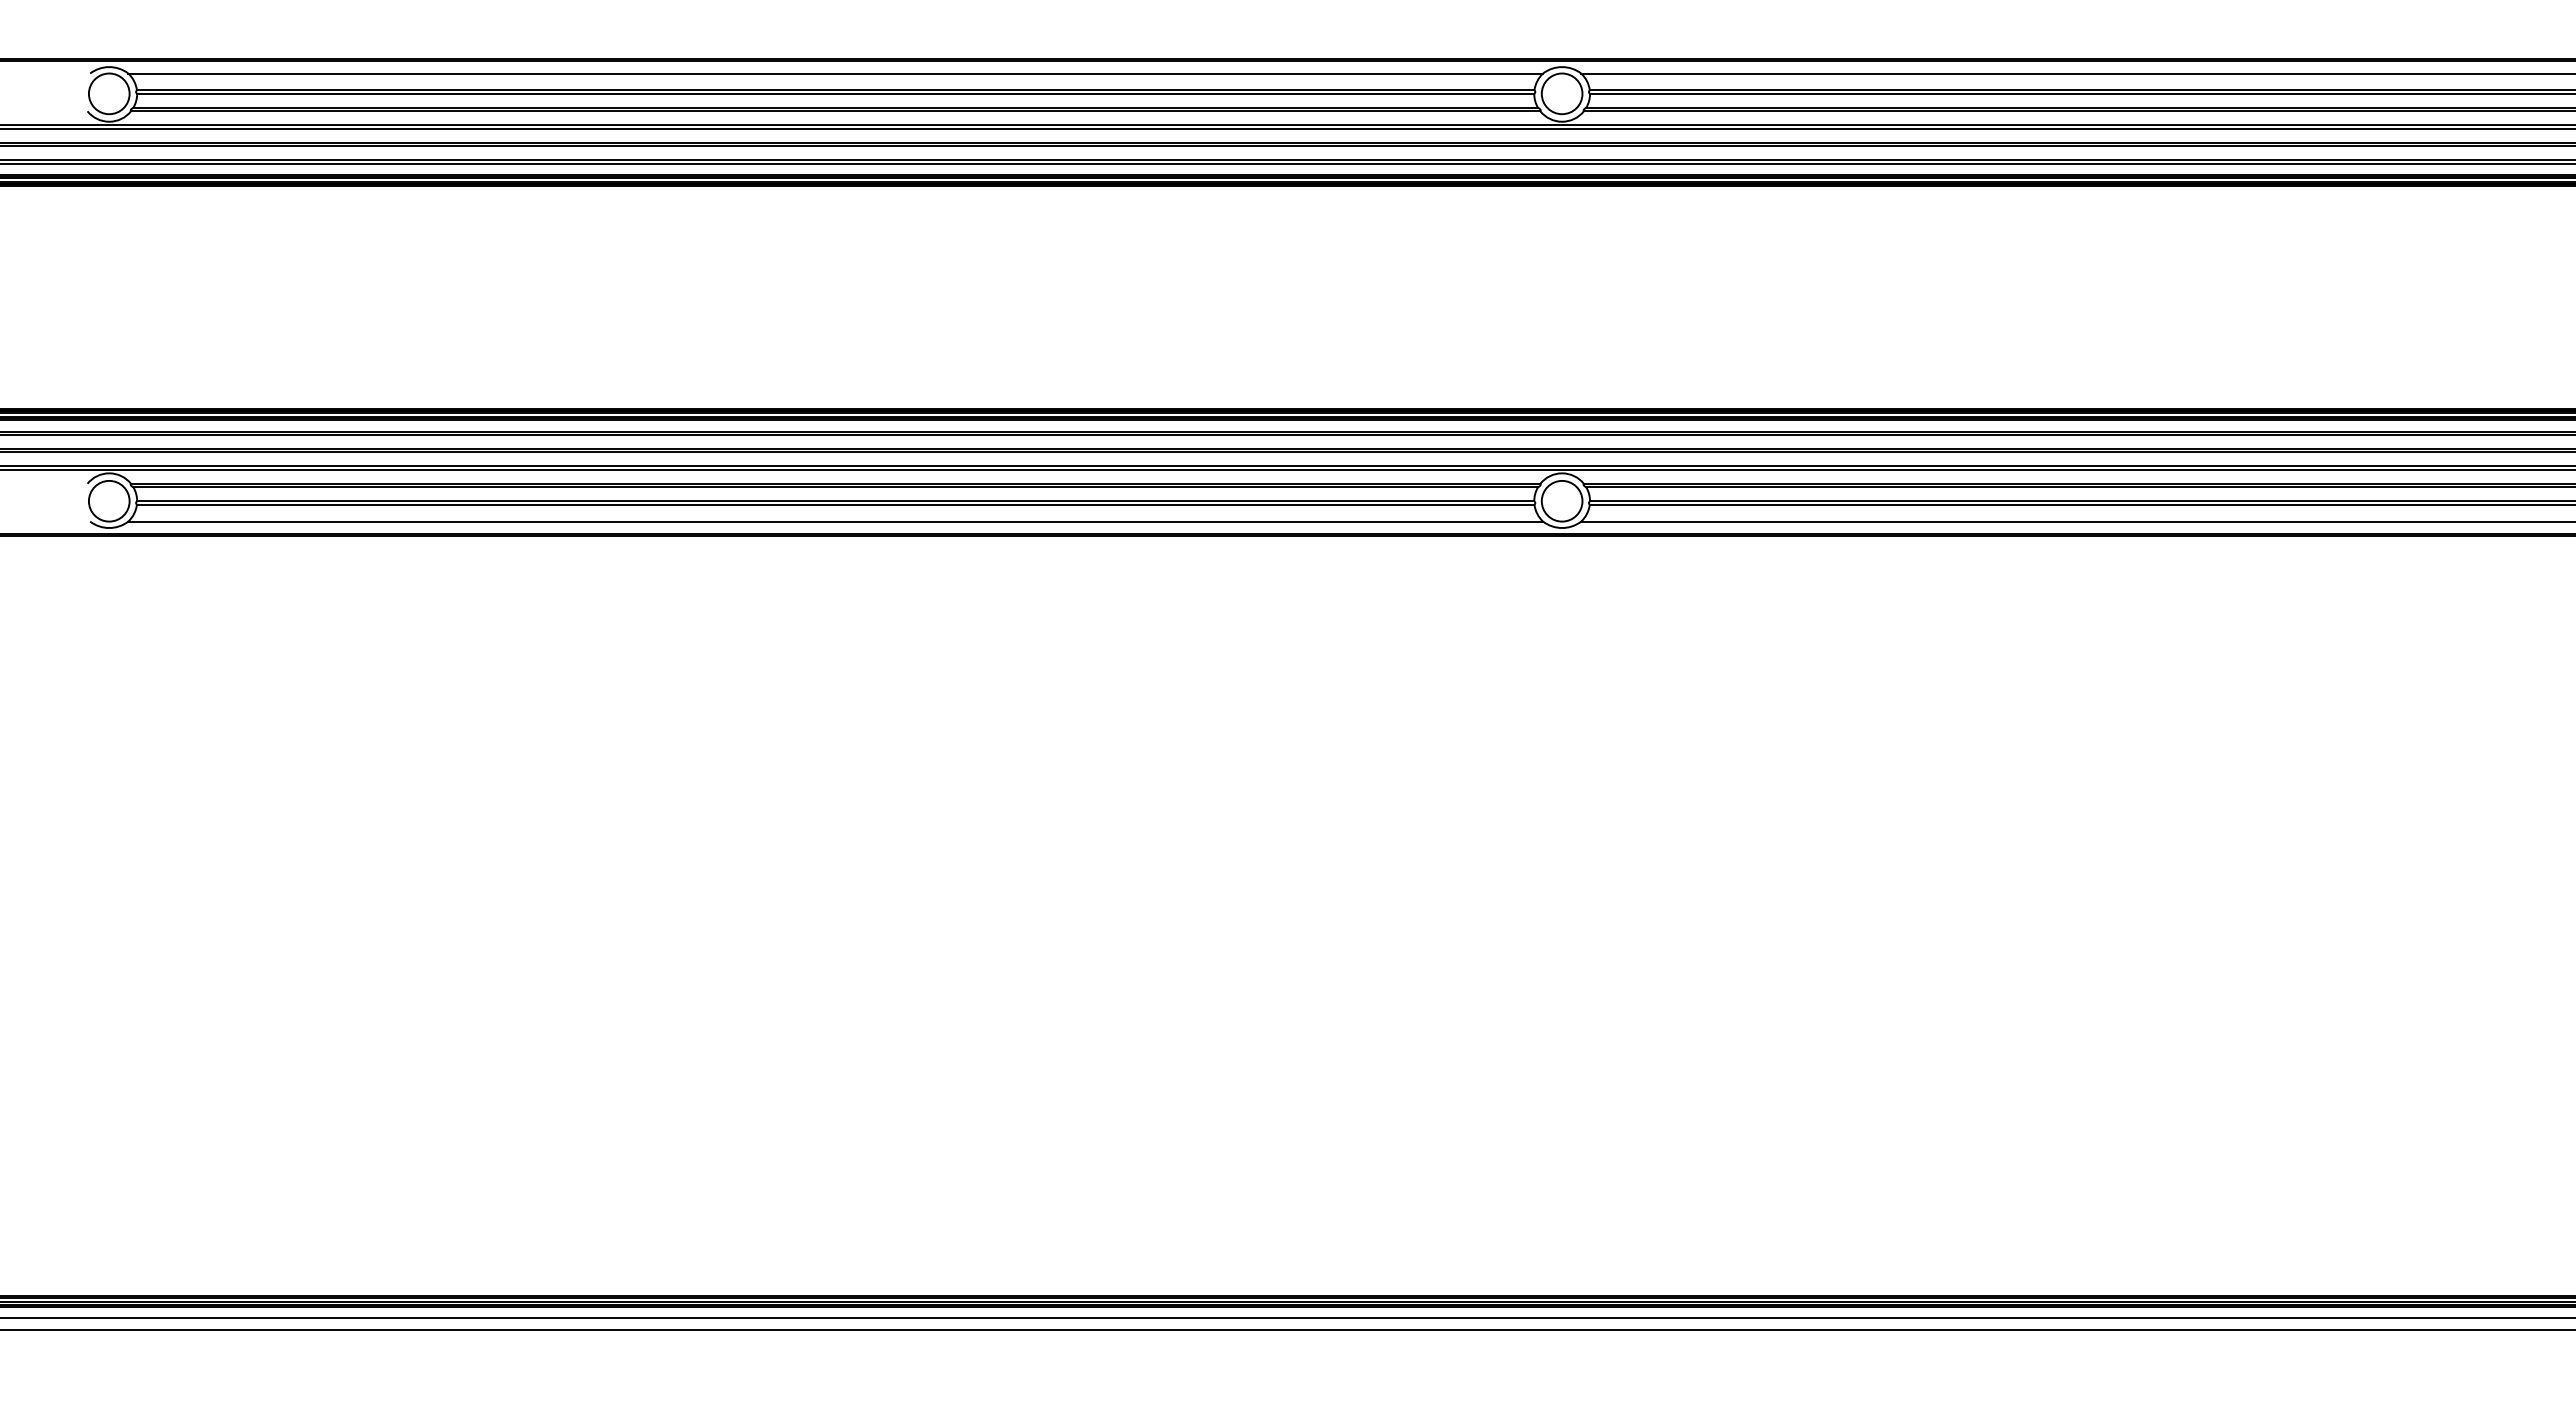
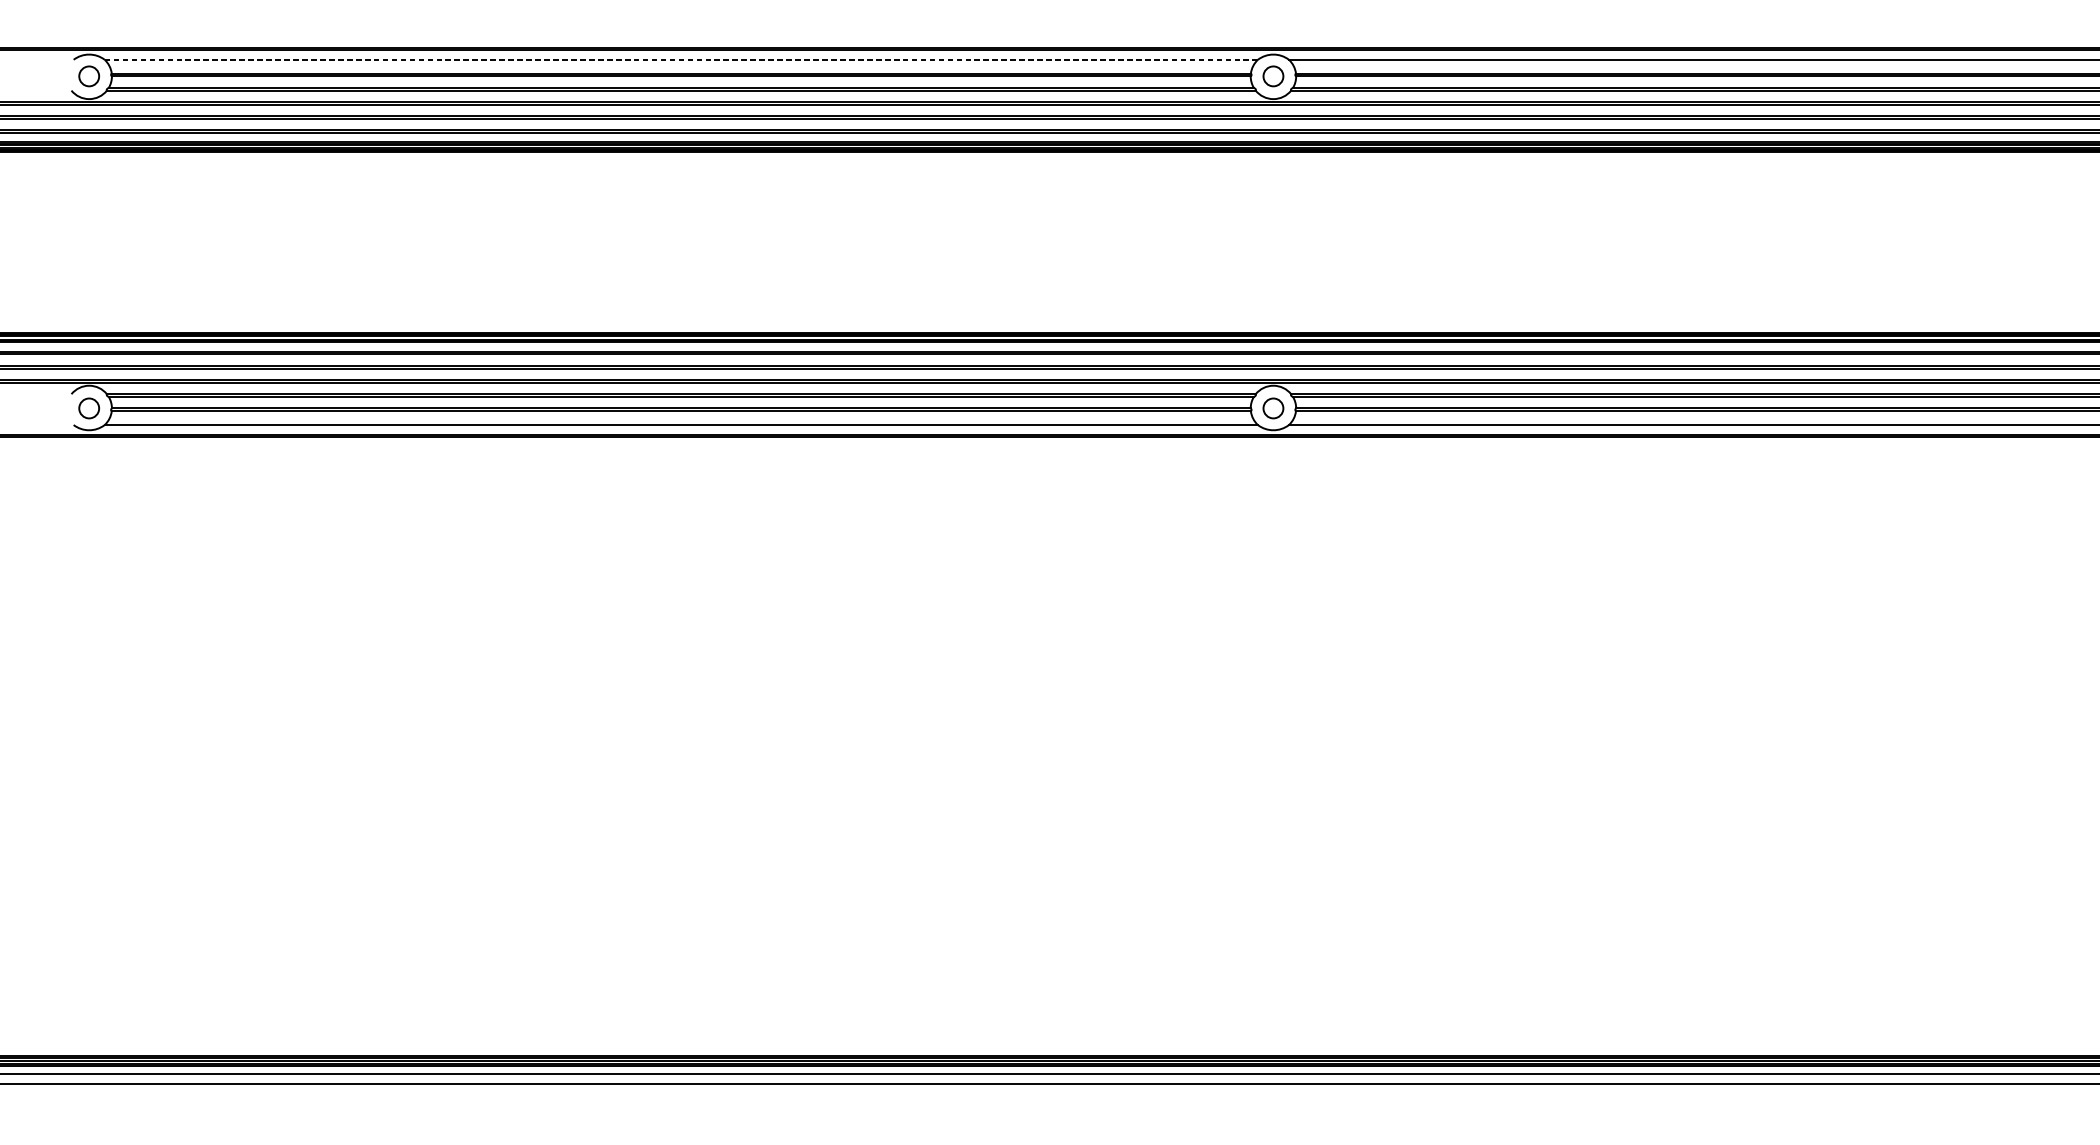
line: (836, 73) -> (681, 59), solid -> dashed
circle: (108, 93) -> (88, 76), size x0.6
circle: (1561, 93) -> (1272, 76), size x0.6
circle: (108, 500) -> (88, 407), size x0.6
circle: (1561, 500) -> (1272, 407), size x0.6

